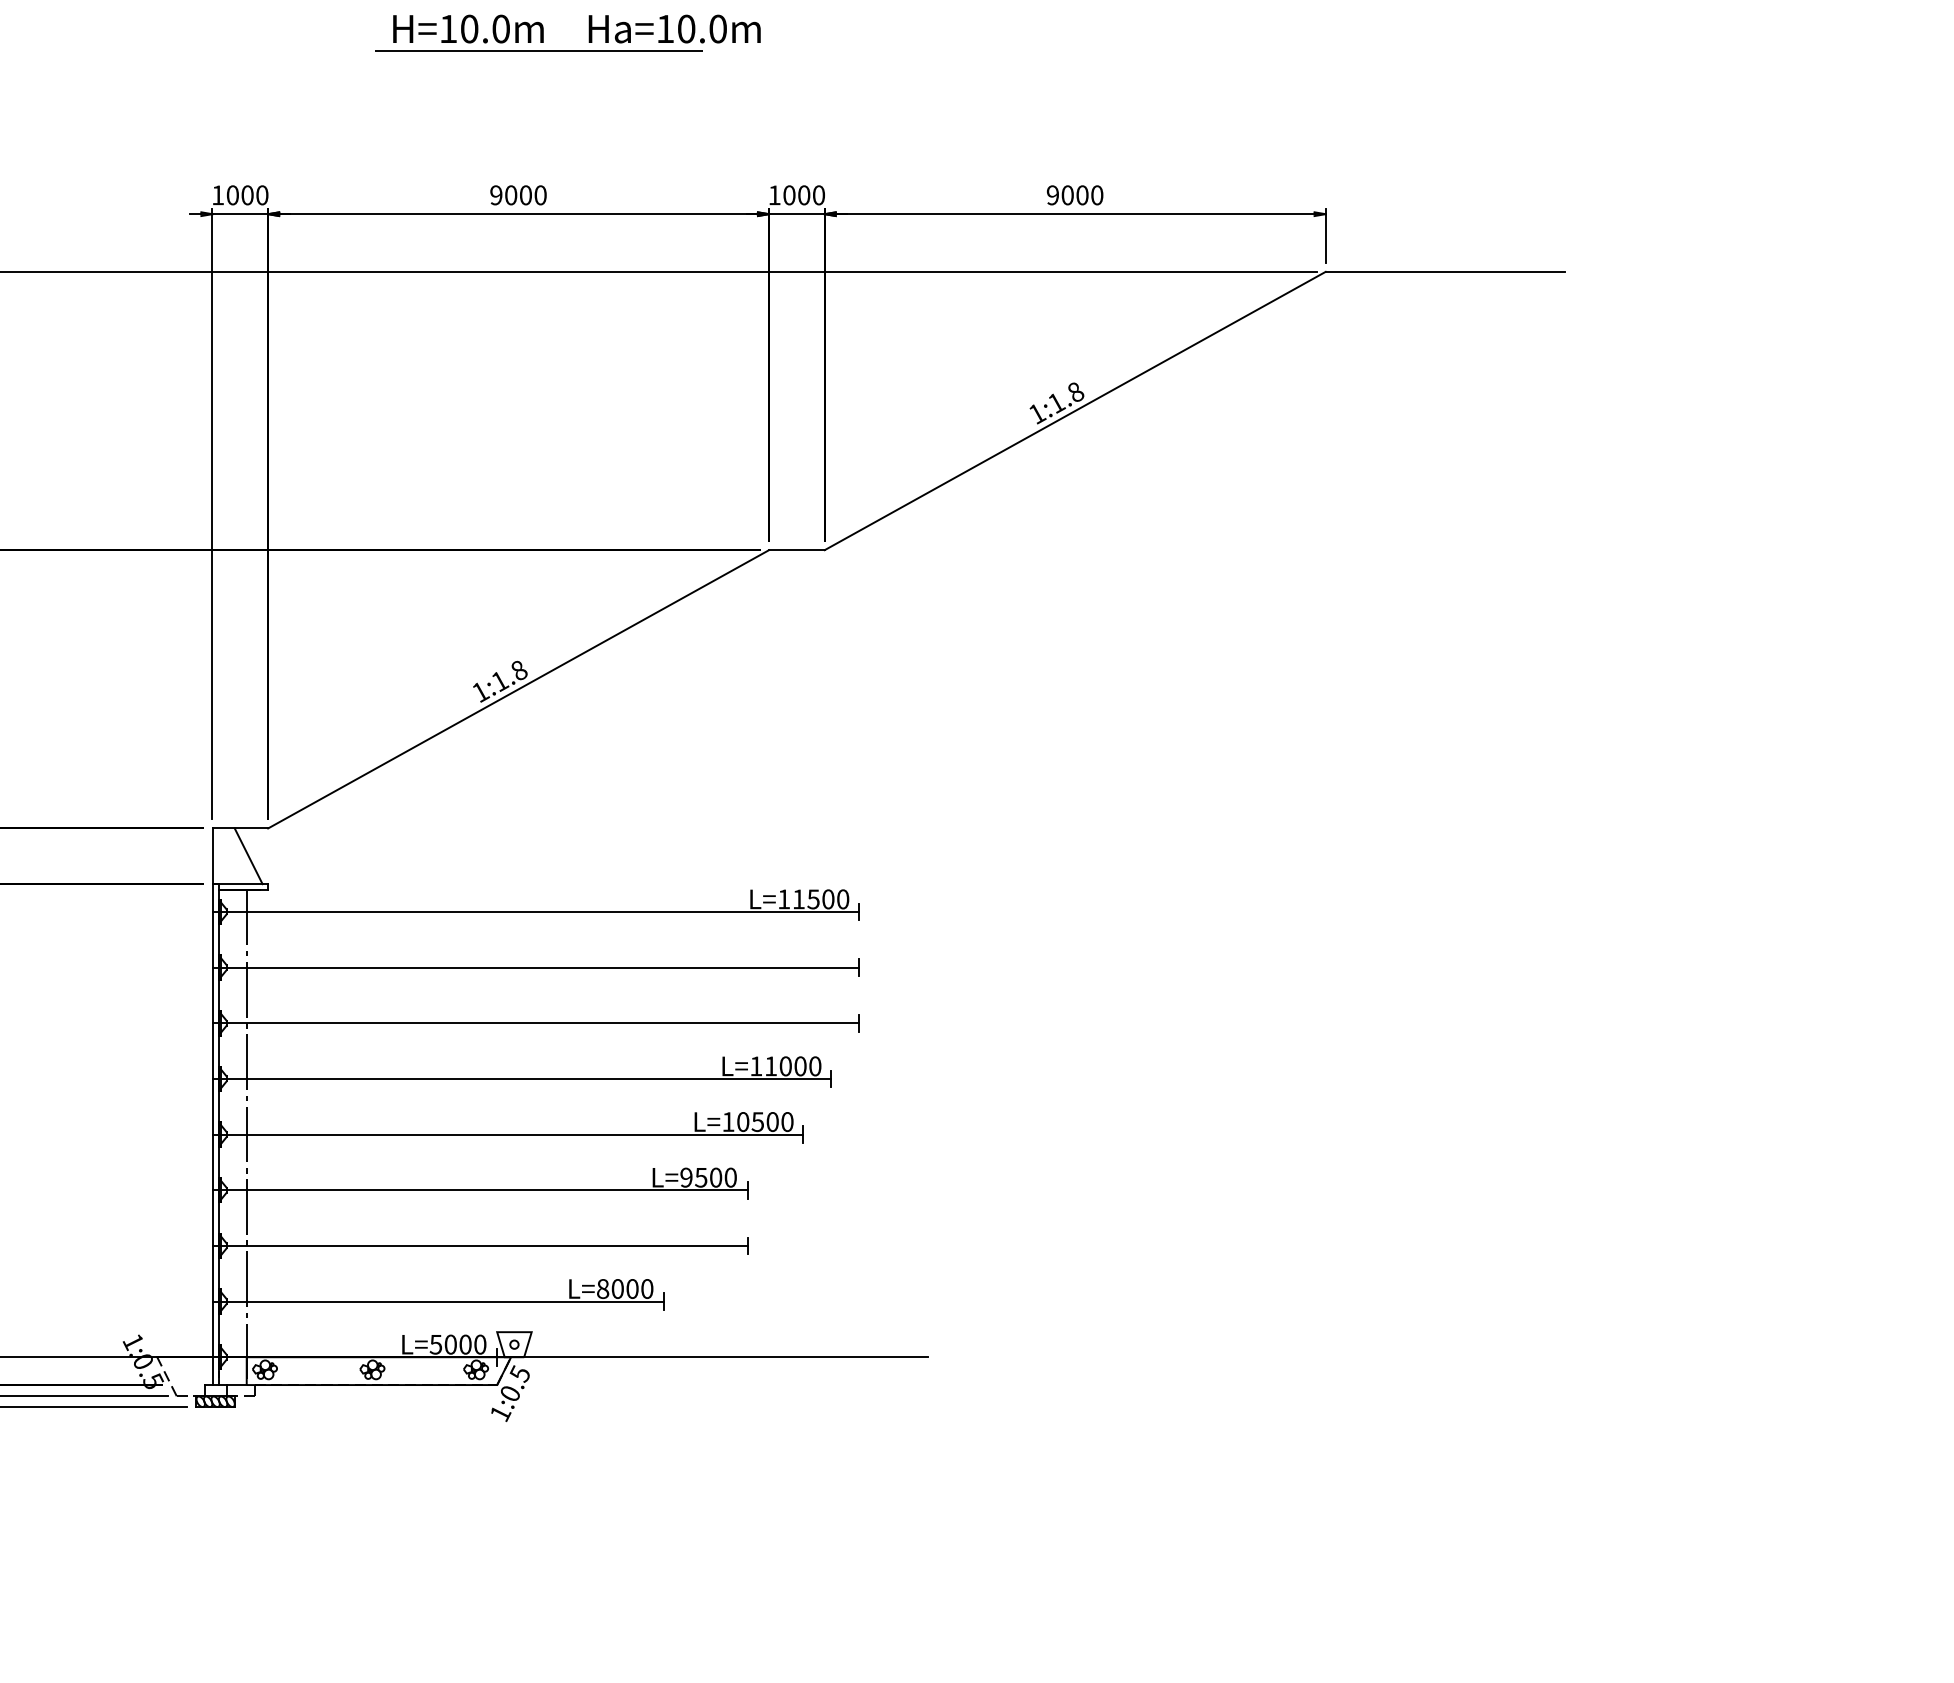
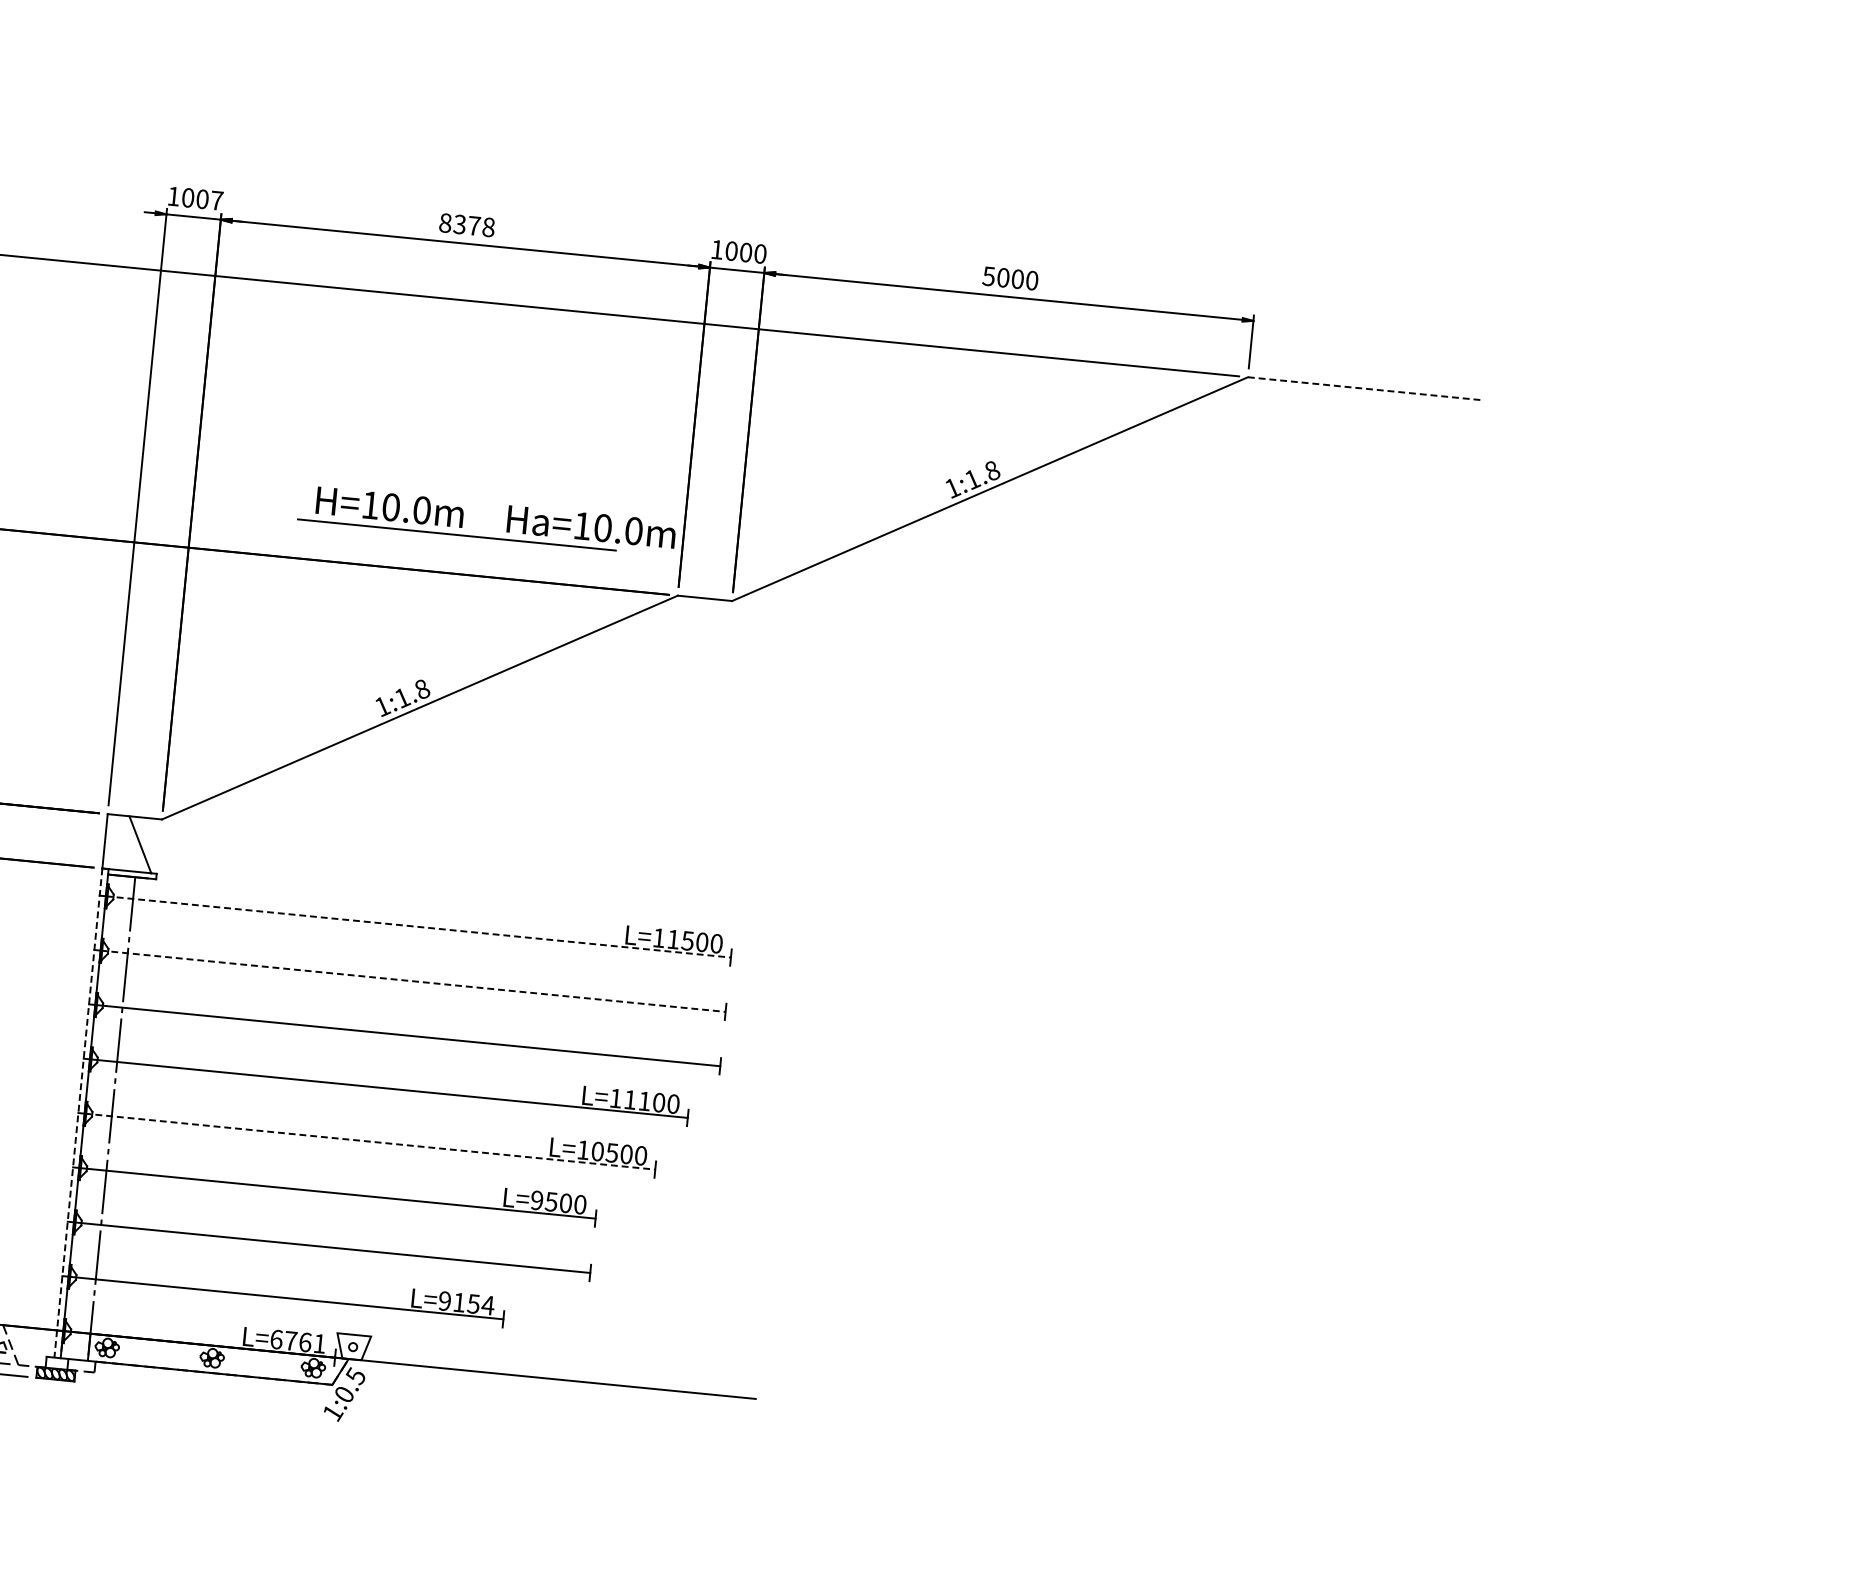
part: (567, 50) -> (484, 537), moved
text: (262, 195) -> (217, 200), 1000 -> 1007
text: (518, 195) -> (467, 225), 9000 -> 8378
text: (1052, 195) -> (988, 276), 9000 -> 5000
line: (1445, 271) -> (1364, 388), solid -> dashed
line: (539, 911) -> (419, 926), solid -> dashed
line: (539, 967) -> (413, 981), solid -> dashed
text: (785, 1066) -> (644, 1101), L=11000 -> L=11100
line: (511, 1134) -> (370, 1141), solid -> dashed
line: (212, 1135) -> (78, 1113), solid -> dashed
text: (625, 1288) -> (466, 1302), L=8000 -> L=9154
text: (457, 1344) -> (297, 1341), L=5000 -> L=6761

